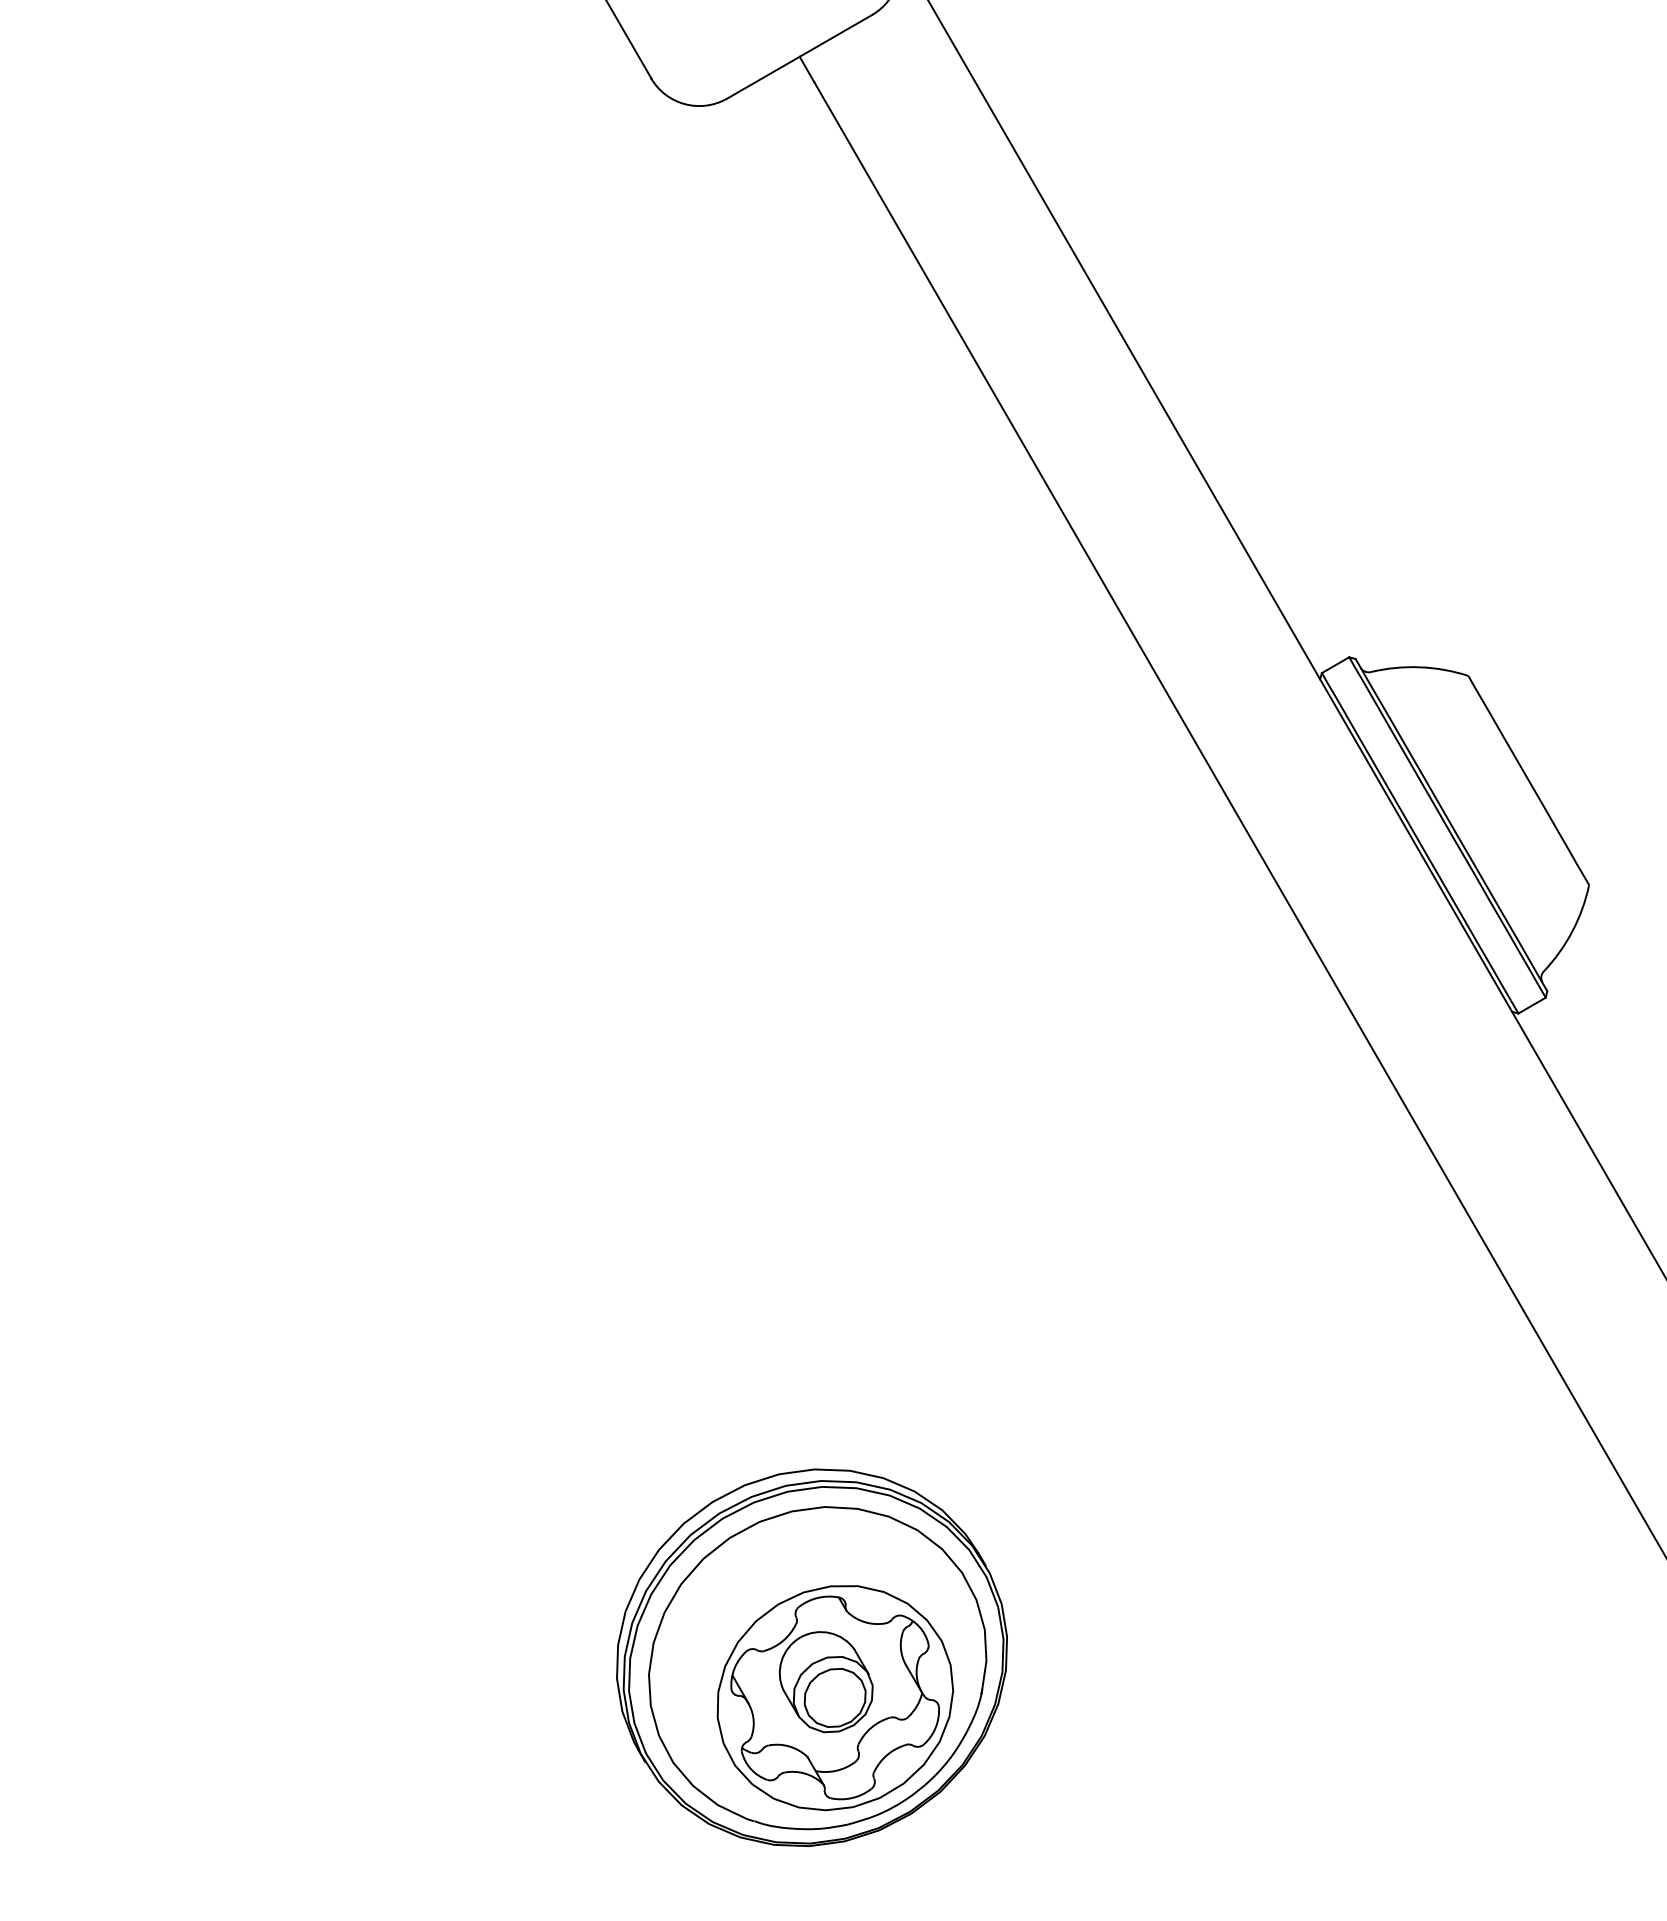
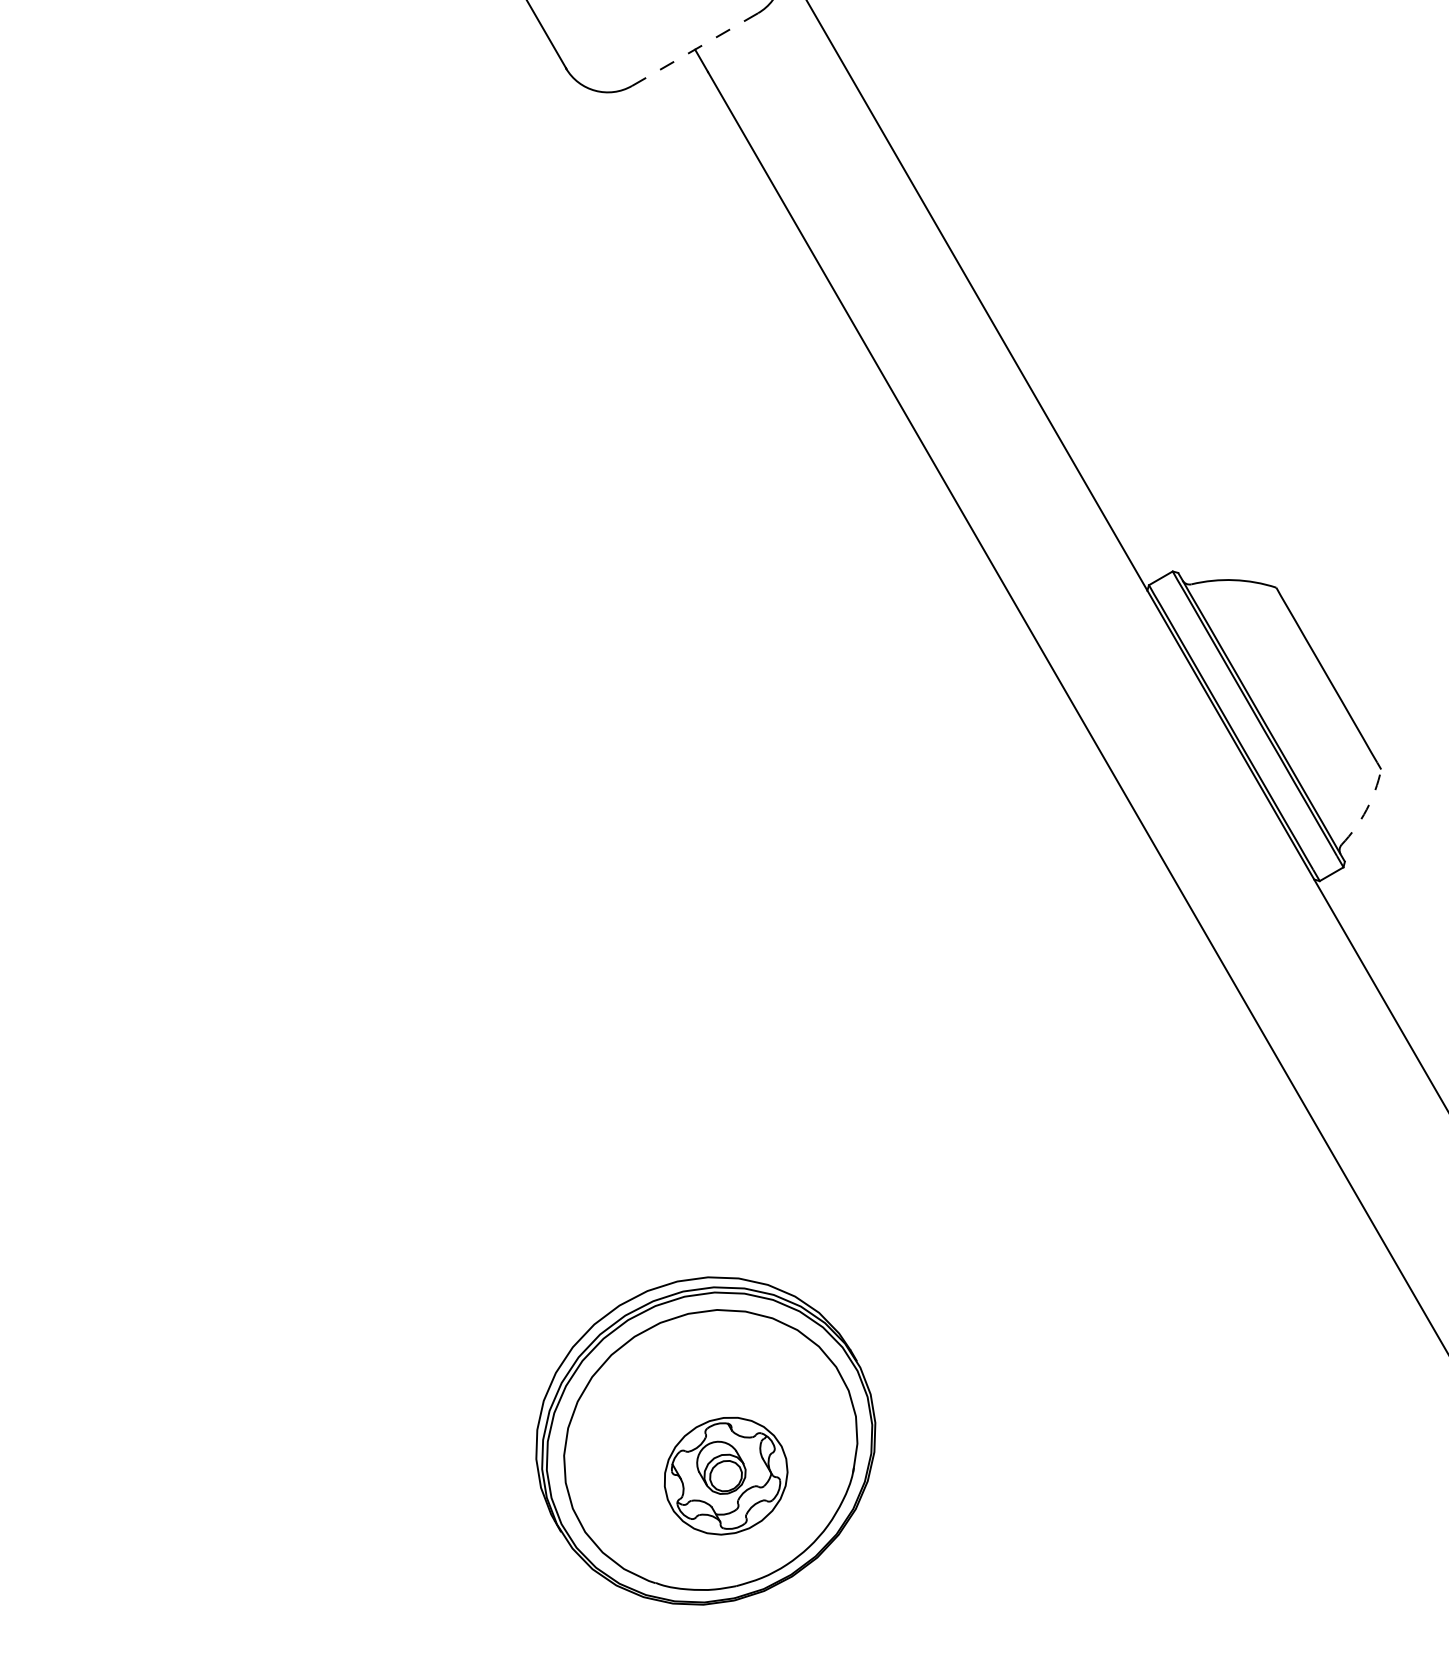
line: (799, 56) -> (694, 49), solid -> dashed
arc: (1572, 931) -> (1366, 809), solid -> dashed
part: (835, 1698) -> (726, 1476), size x0.6

